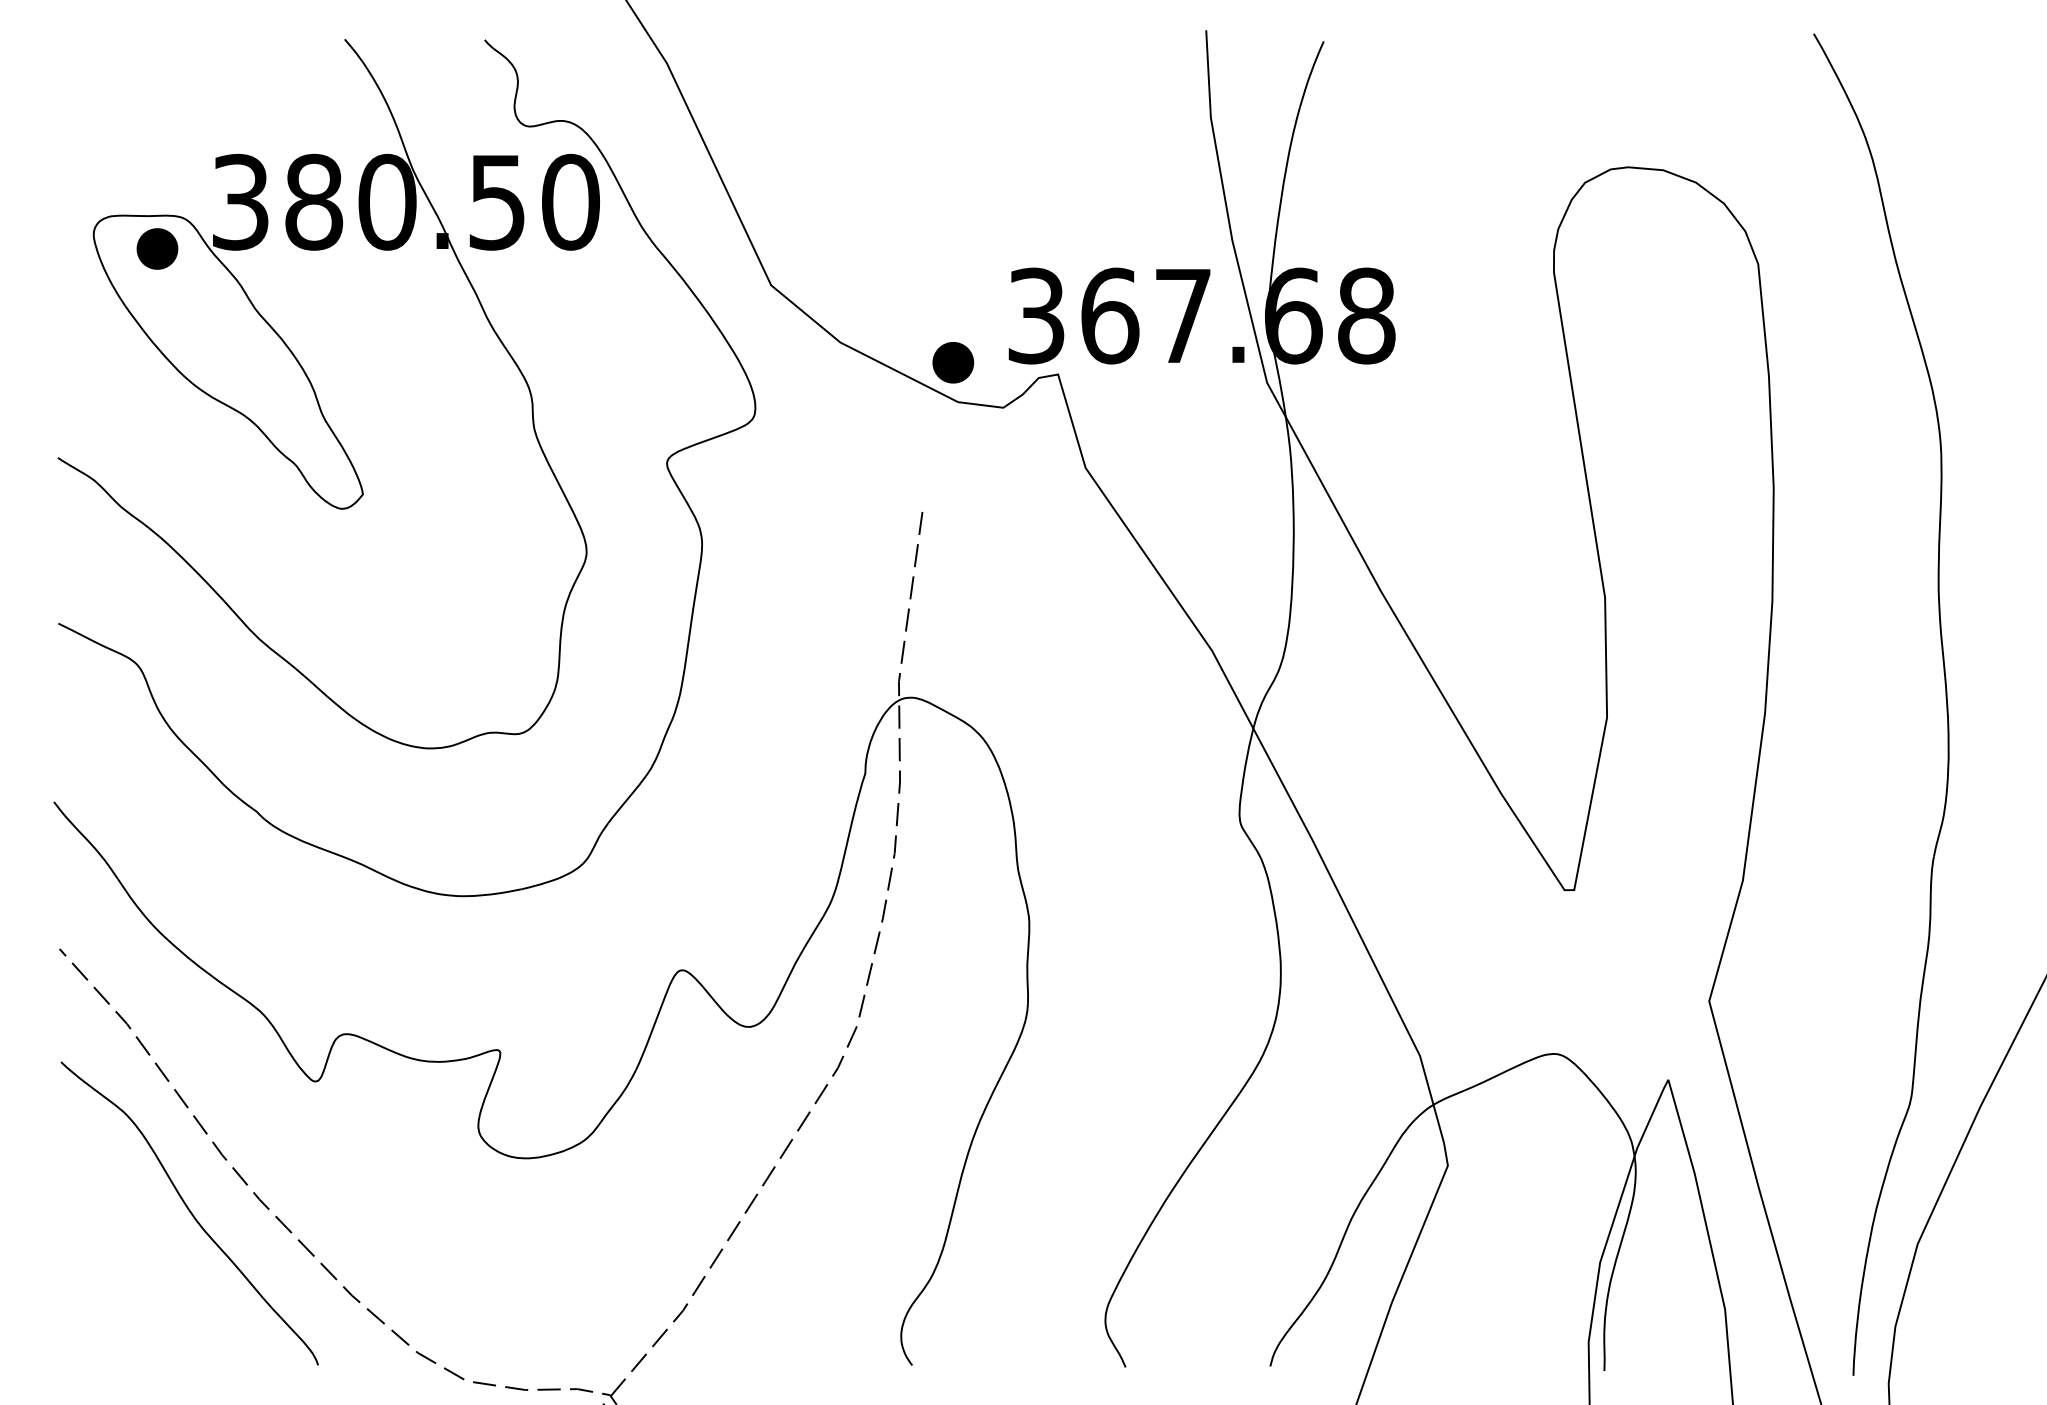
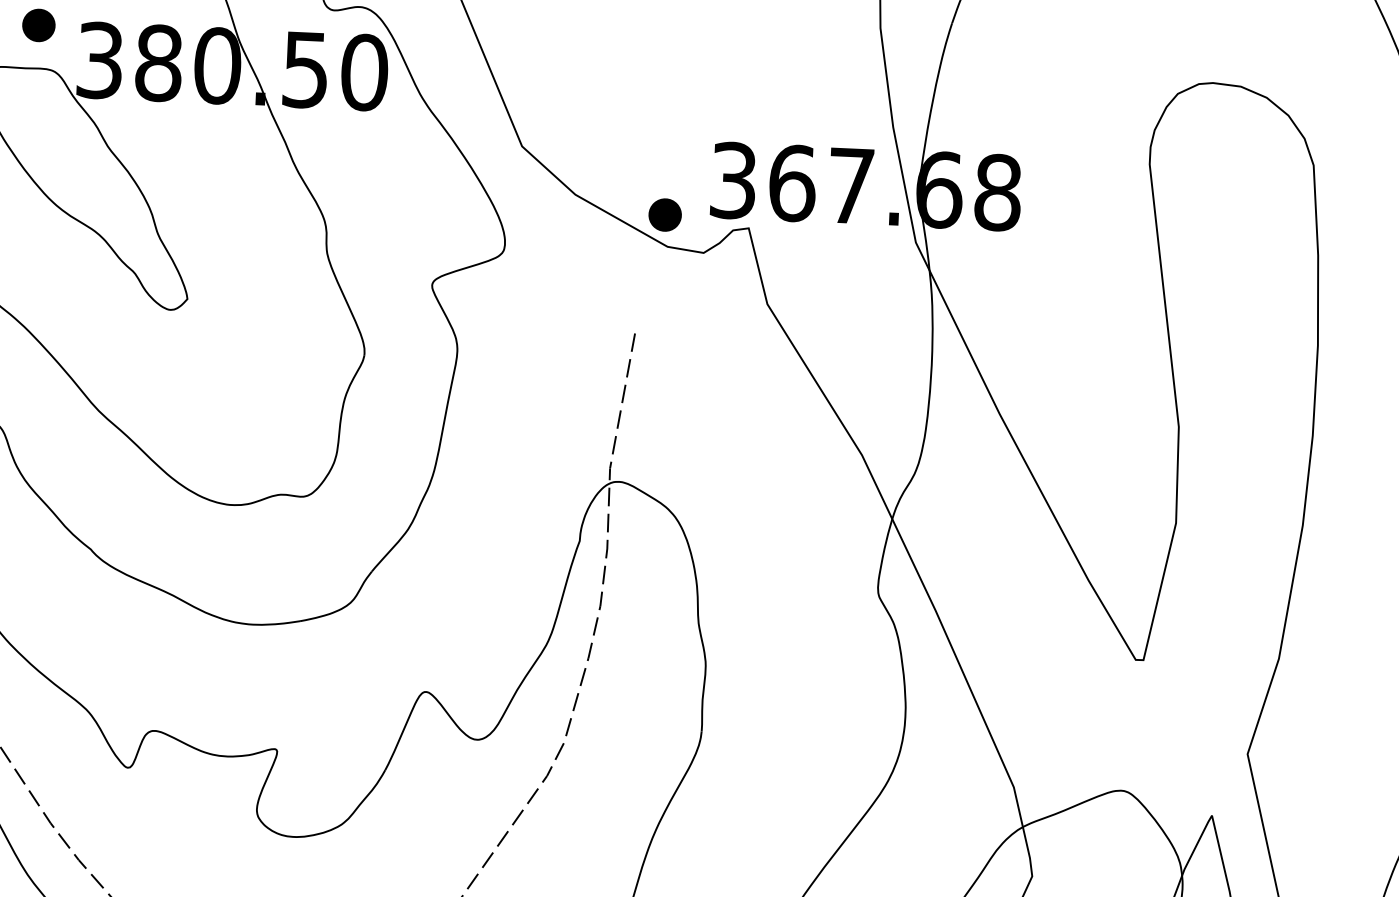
part: (157, 248) -> (38, 25), moved

